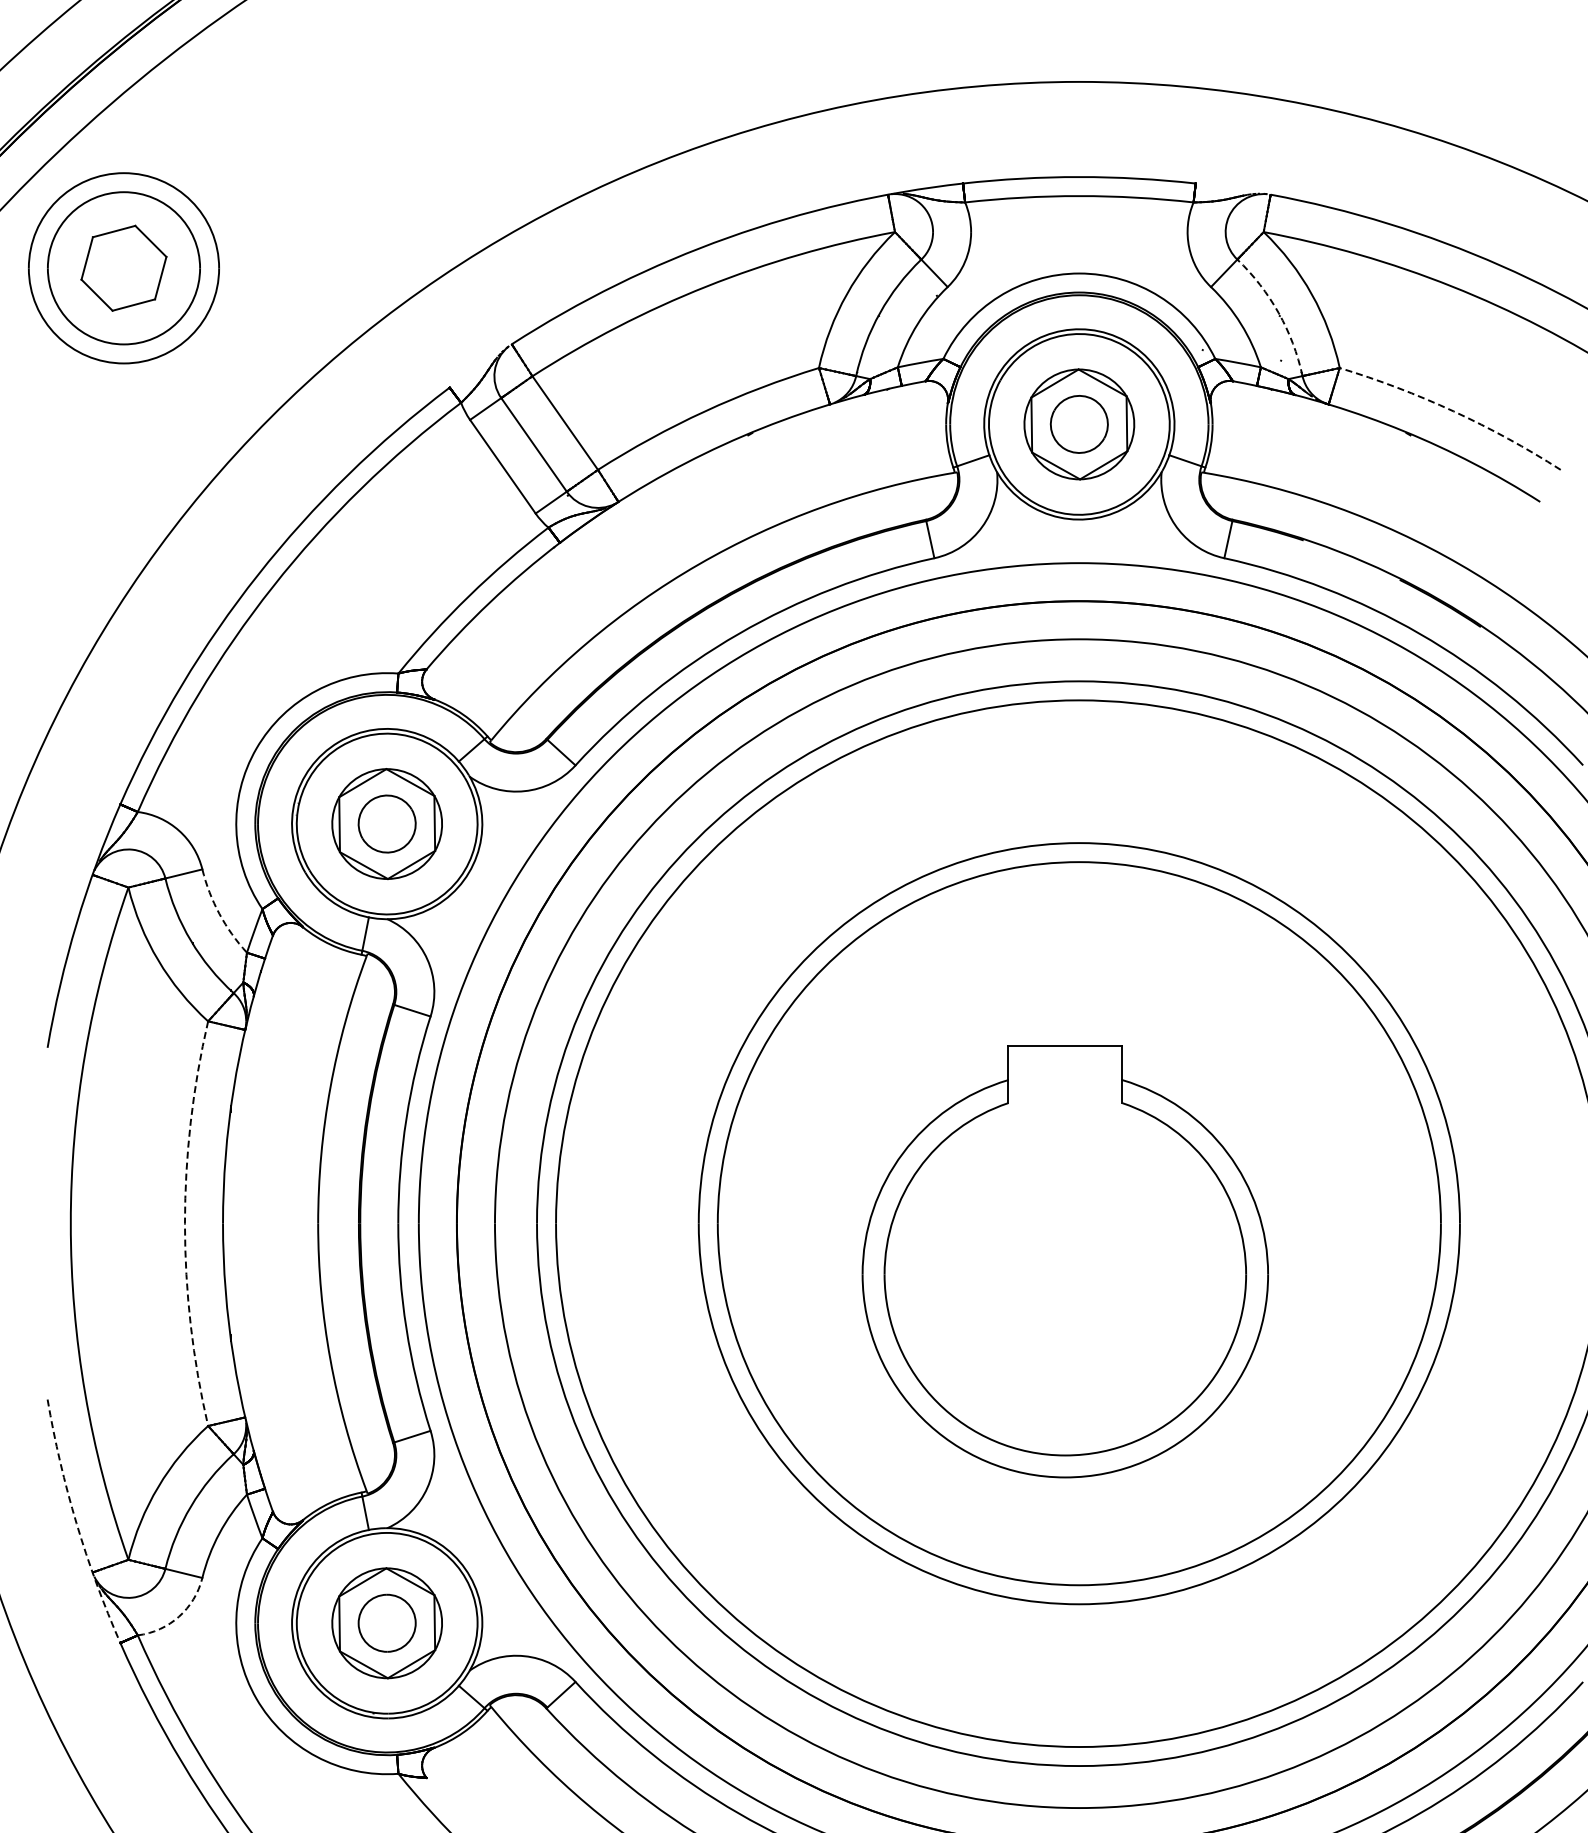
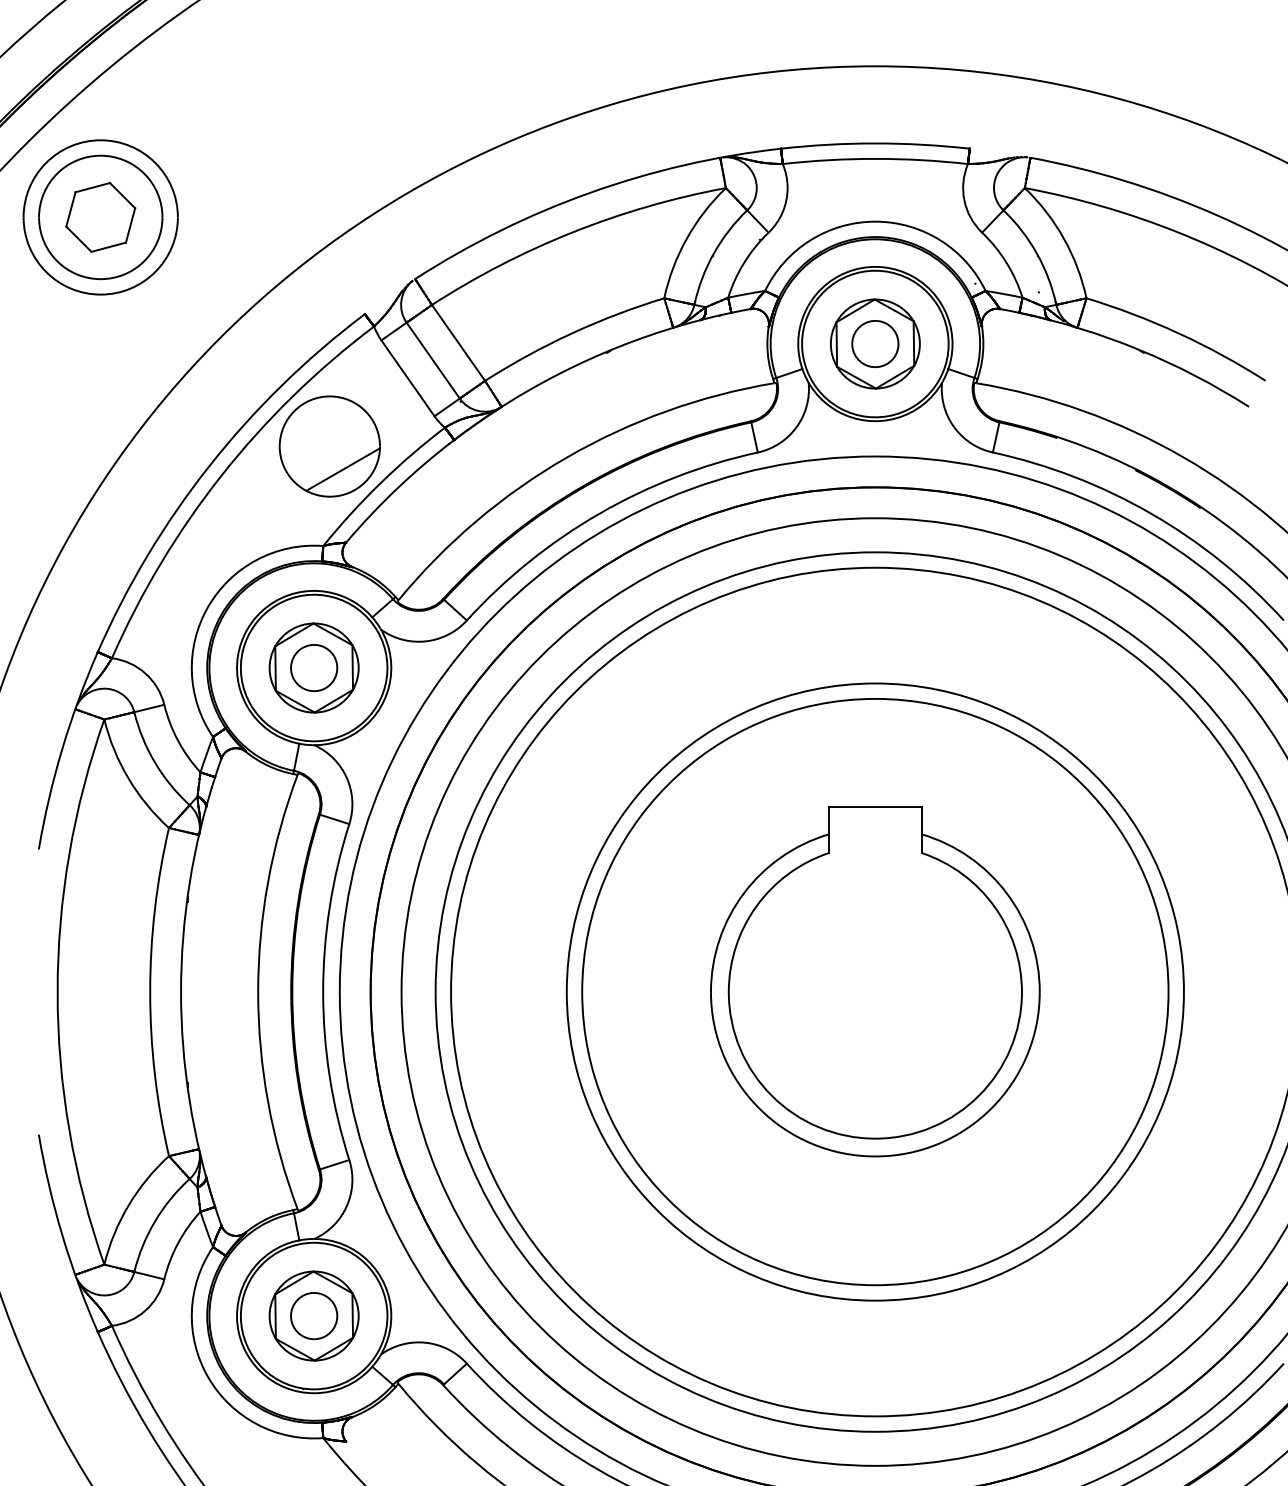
arc: (1278, 312) -> (1036, 253), dashed -> solid
arc: (1453, 411) -> (1178, 333), dashed -> solid
part: (406, 550) -> (329, 446), added
arc: (219, 913) -> (178, 740), dashed -> solid
arc: (184, 1223) -> (149, 991), dashed -> solid
part: (1064, 1261) -> (874, 981), moved
arc: (76, 1523) -> (62, 1235), dashed -> solid
arc: (179, 1616) -> (145, 1310), dashed -> solid

